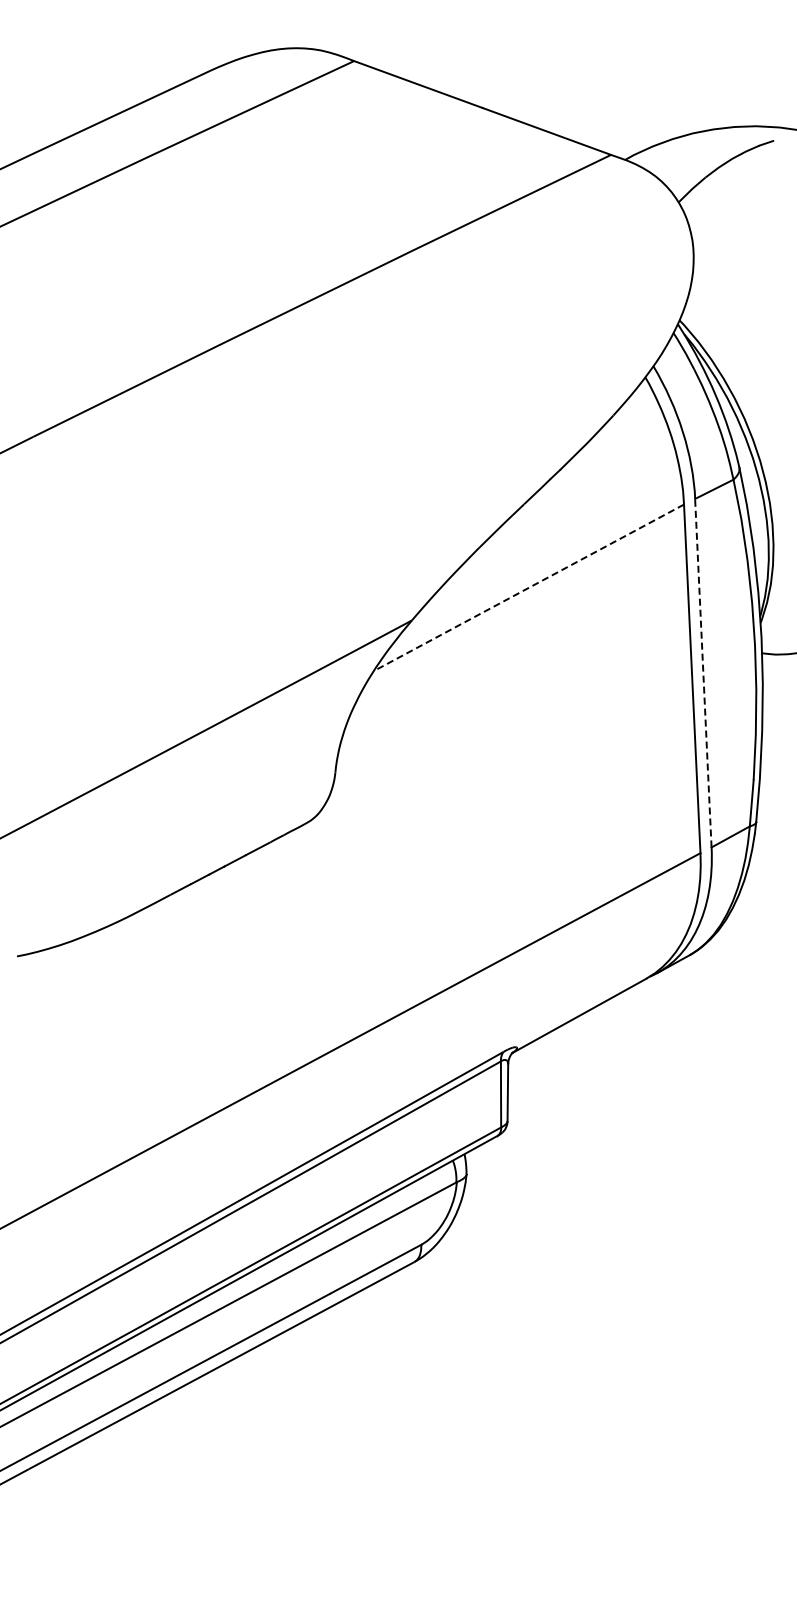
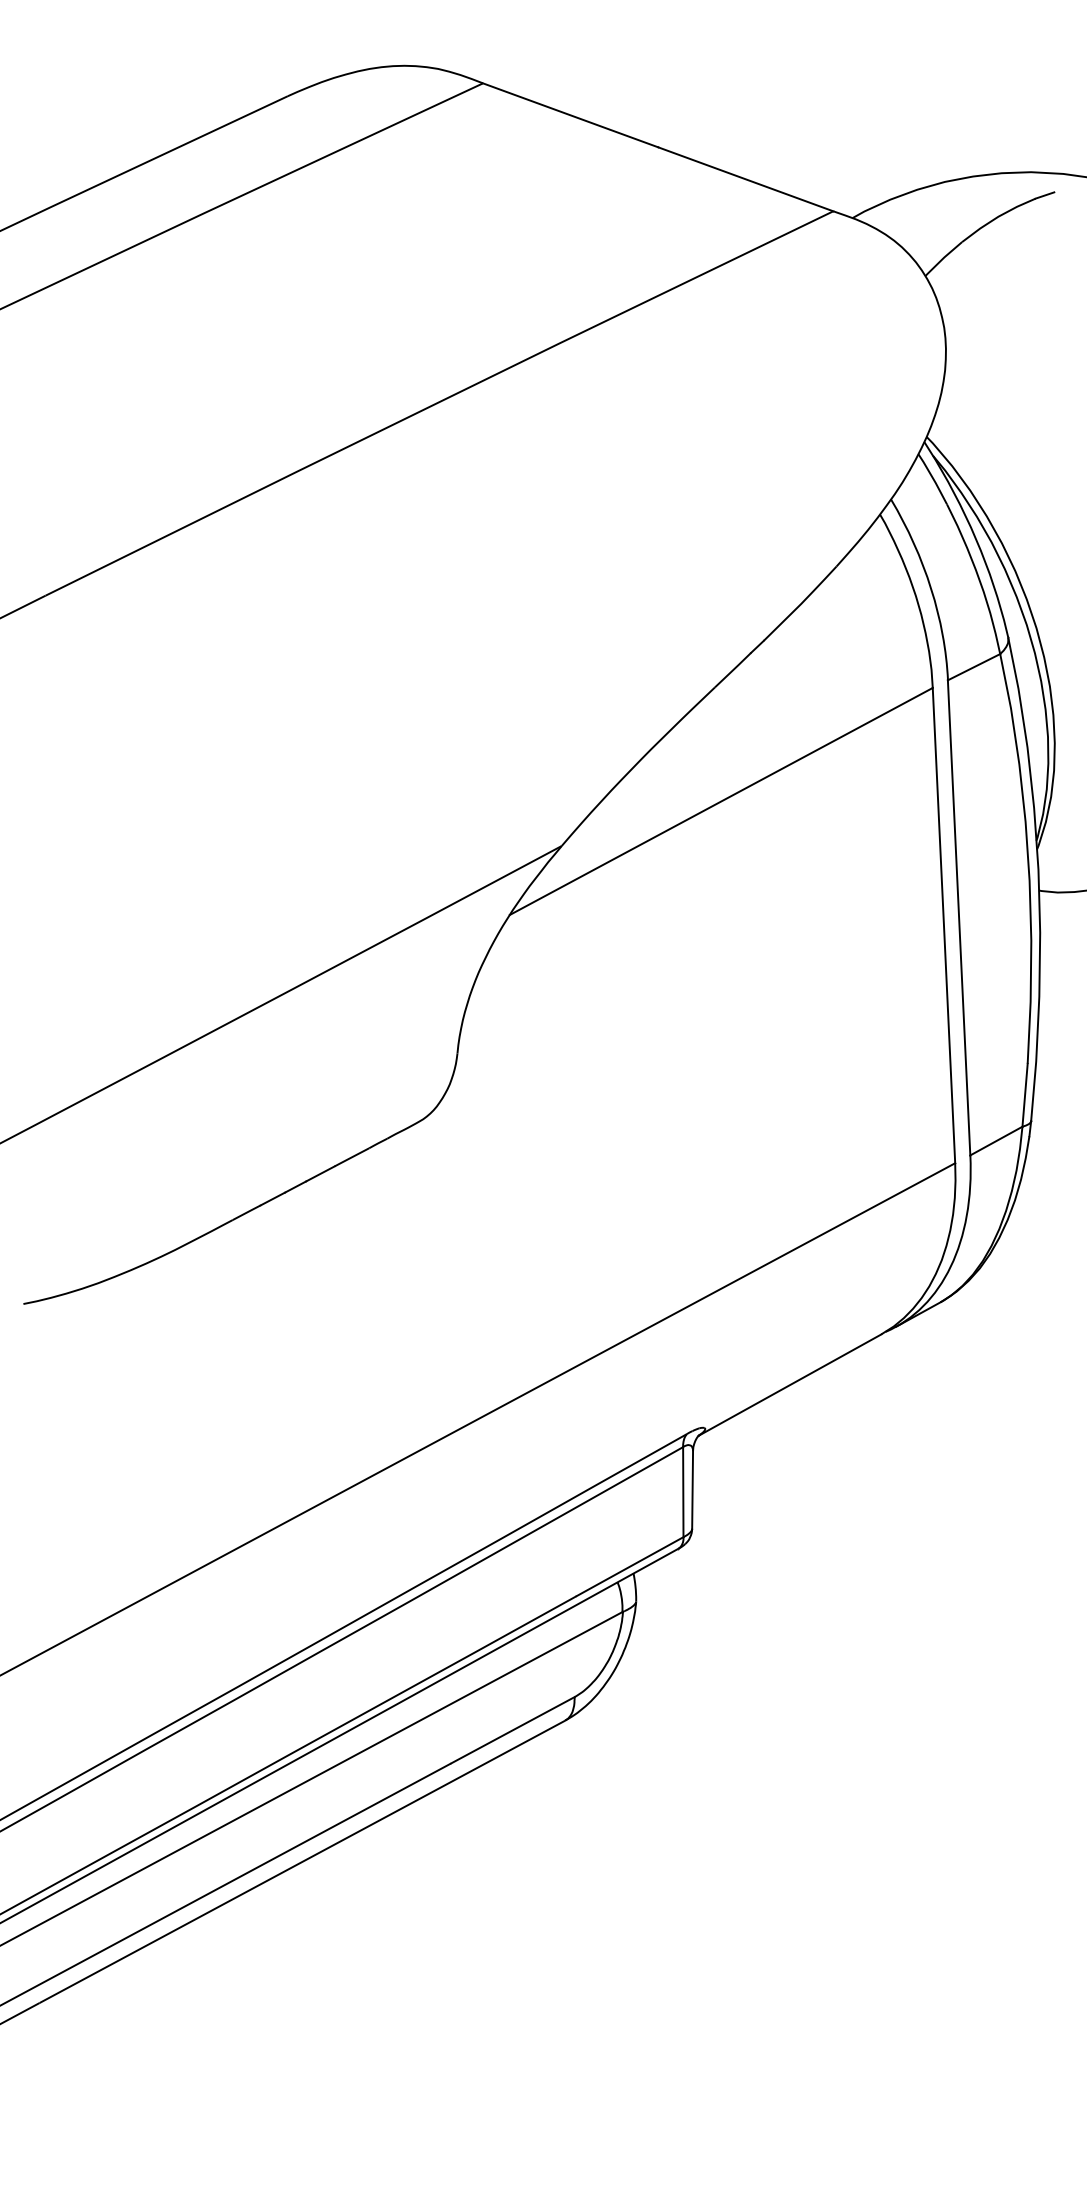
line: (528, 588) -> (720, 802), dashed -> solid
line: (703, 672) -> (959, 916), dashed -> solid

